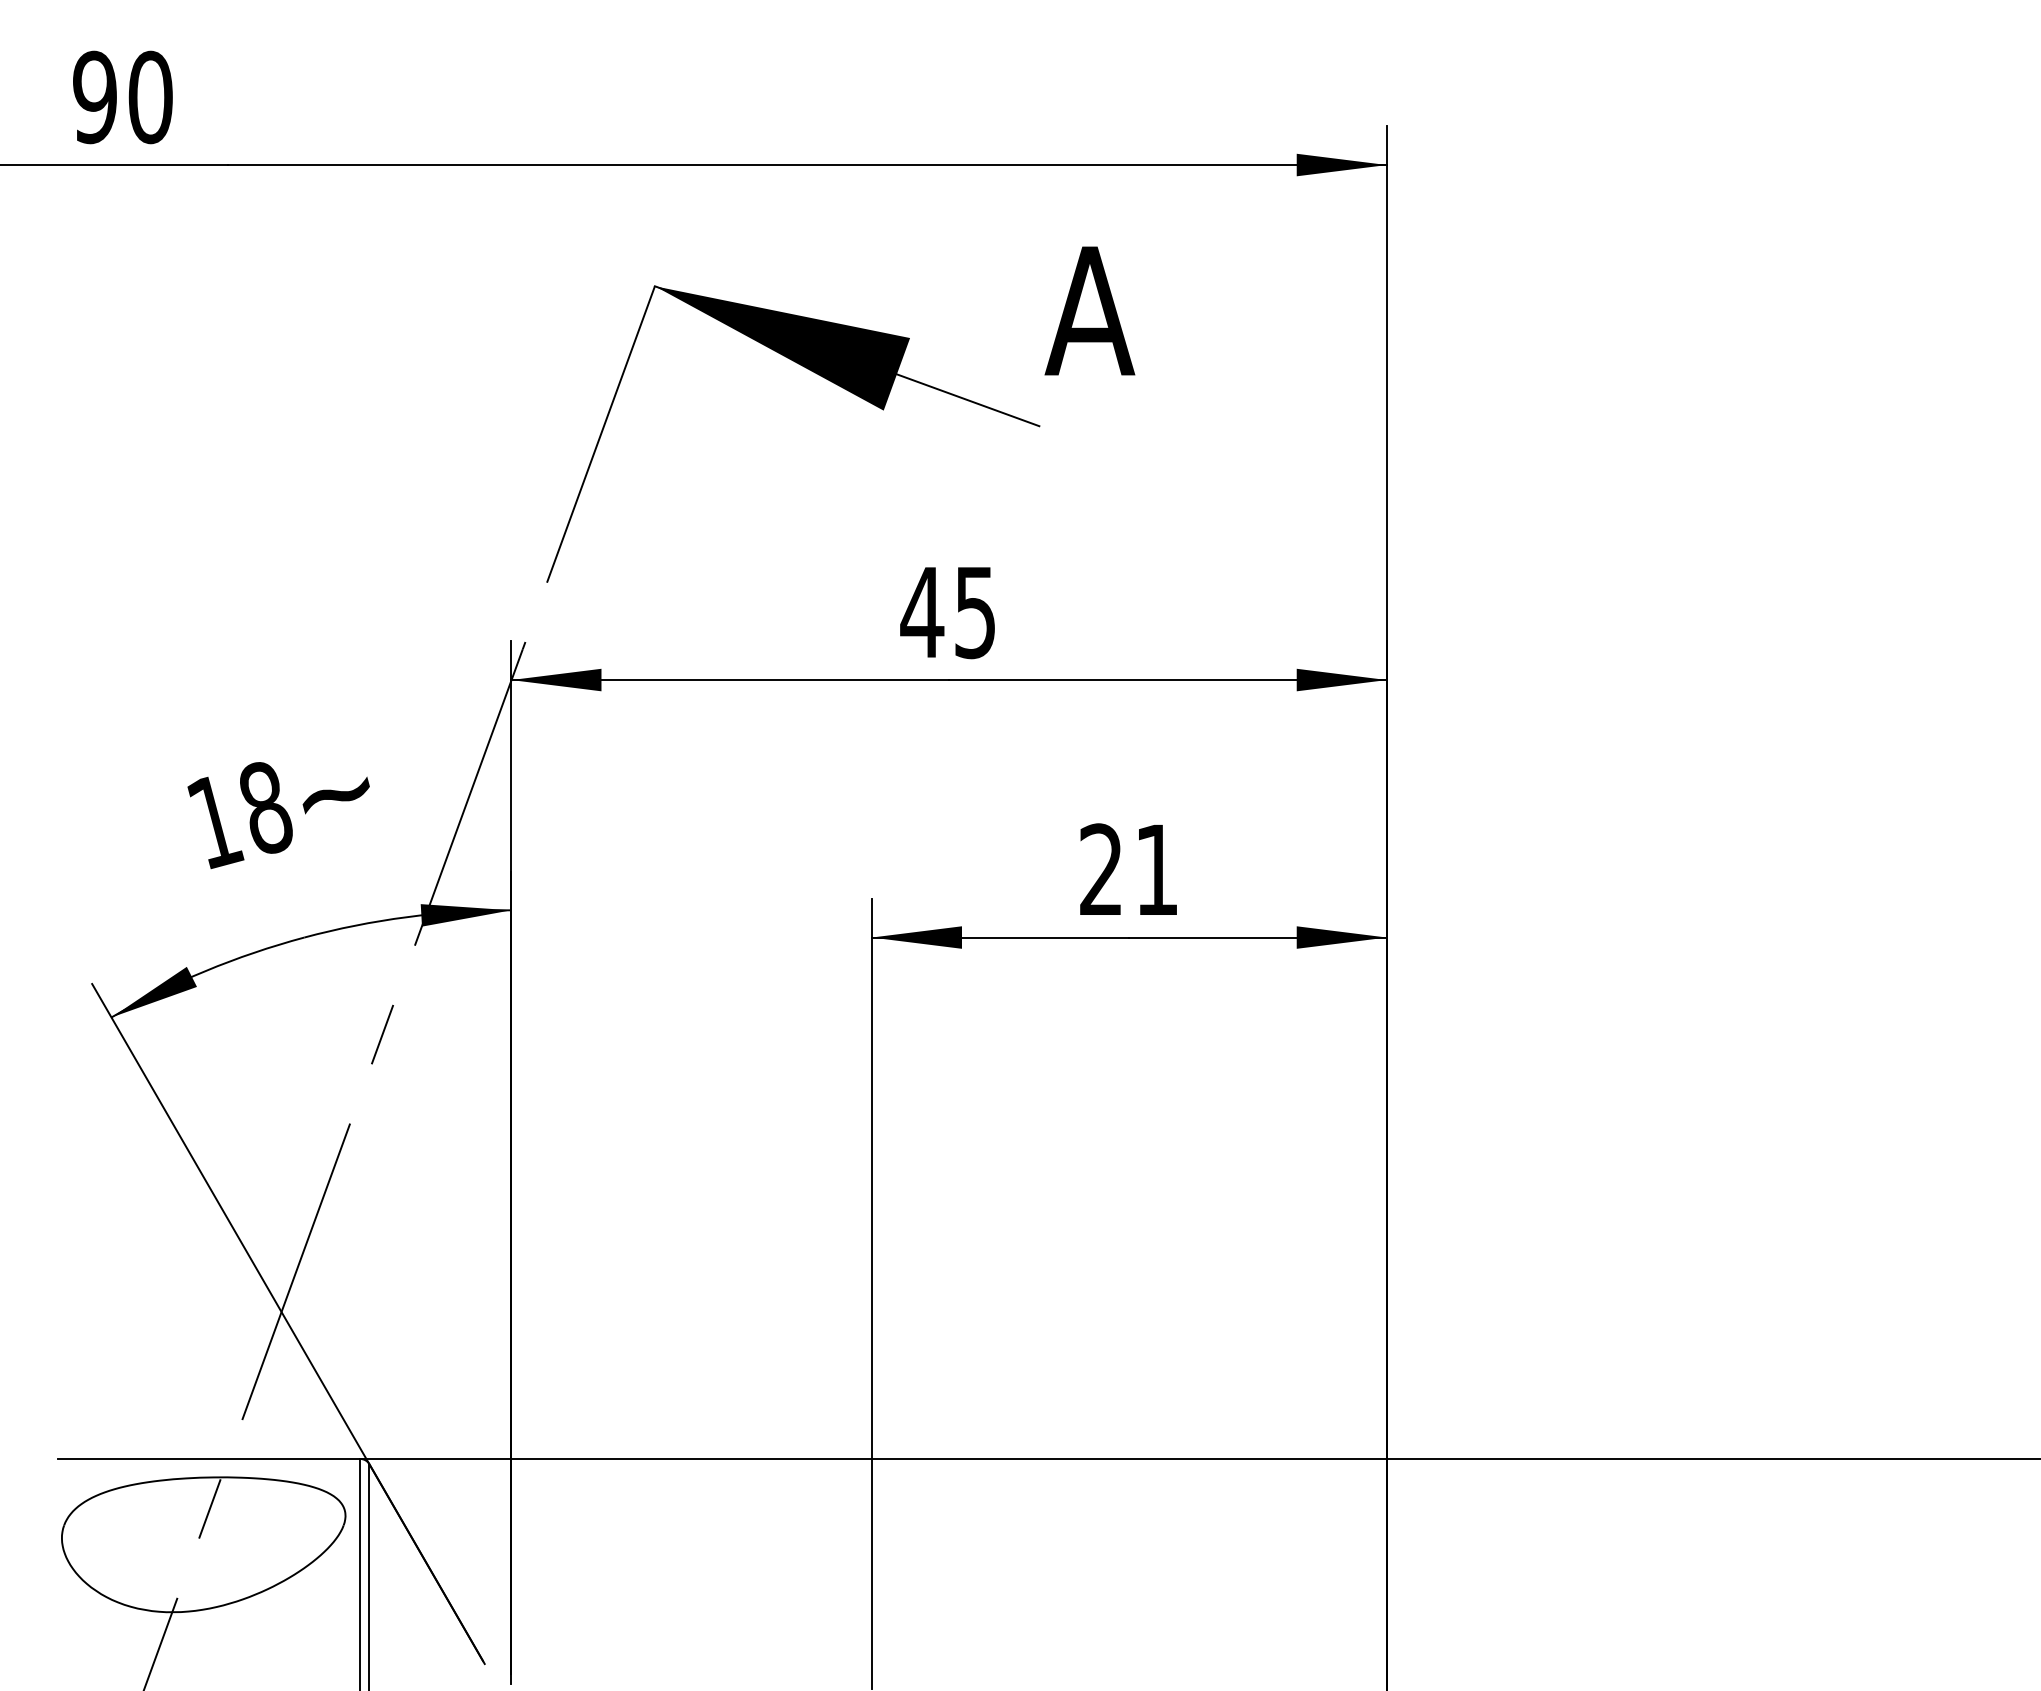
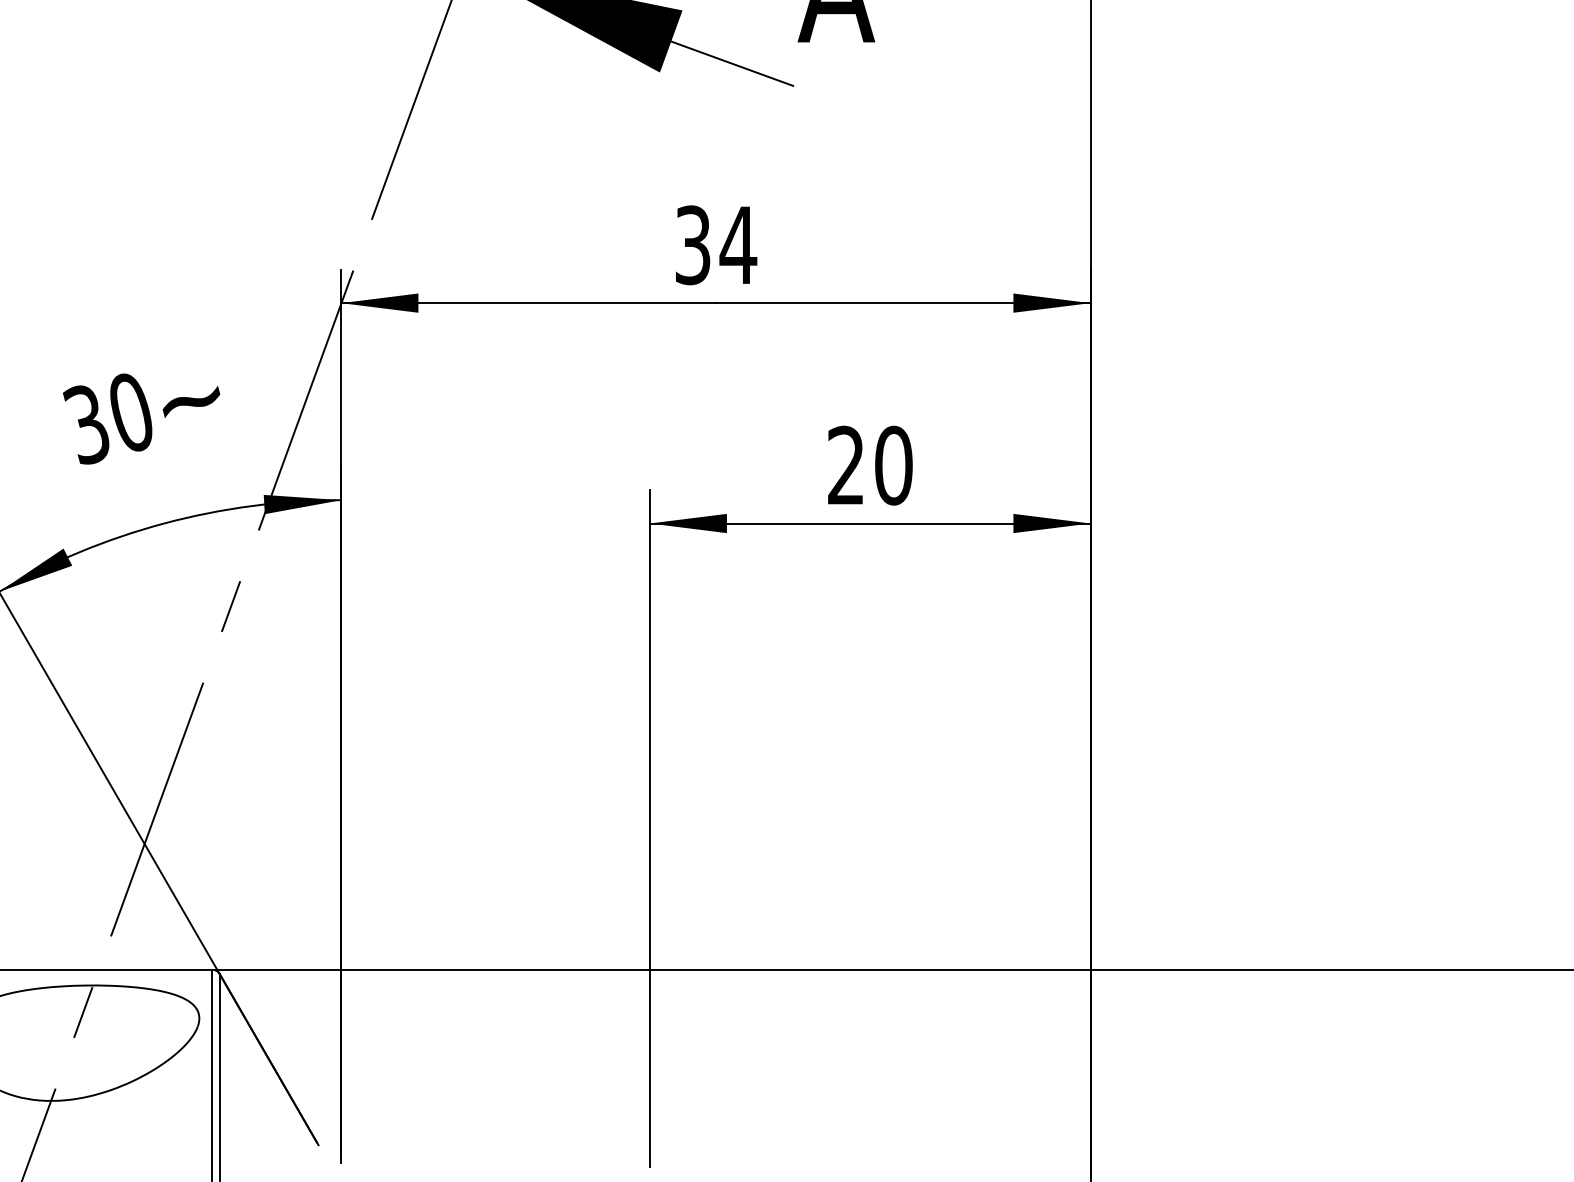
text: (948, 612) -> (715, 245), 45 -> 34
text: (239, 815) -> (108, 419), 18 -> 30
text: (1157, 869) -> (894, 465), 21 -> 20

